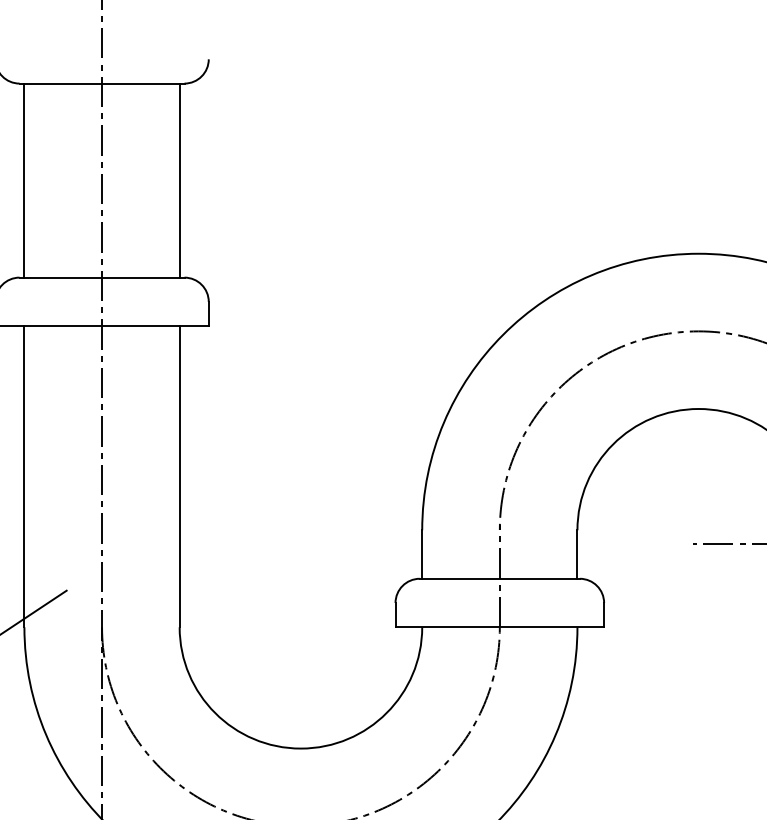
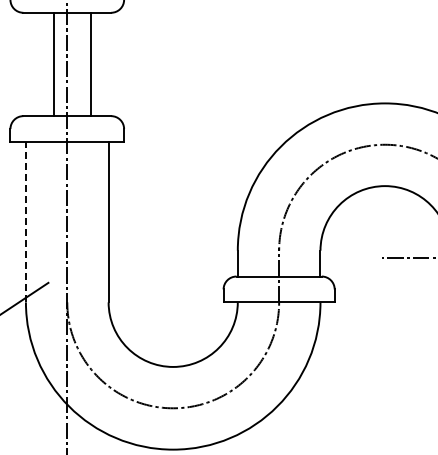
line: (23, 180) -> (53, 64), moved
line: (179, 180) -> (90, 64), moved
line: (23, 475) -> (25, 221), solid -> dashed

